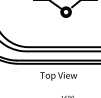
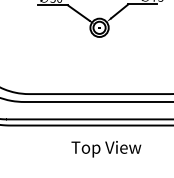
text: (58, 76) -> (105, 149), moved

